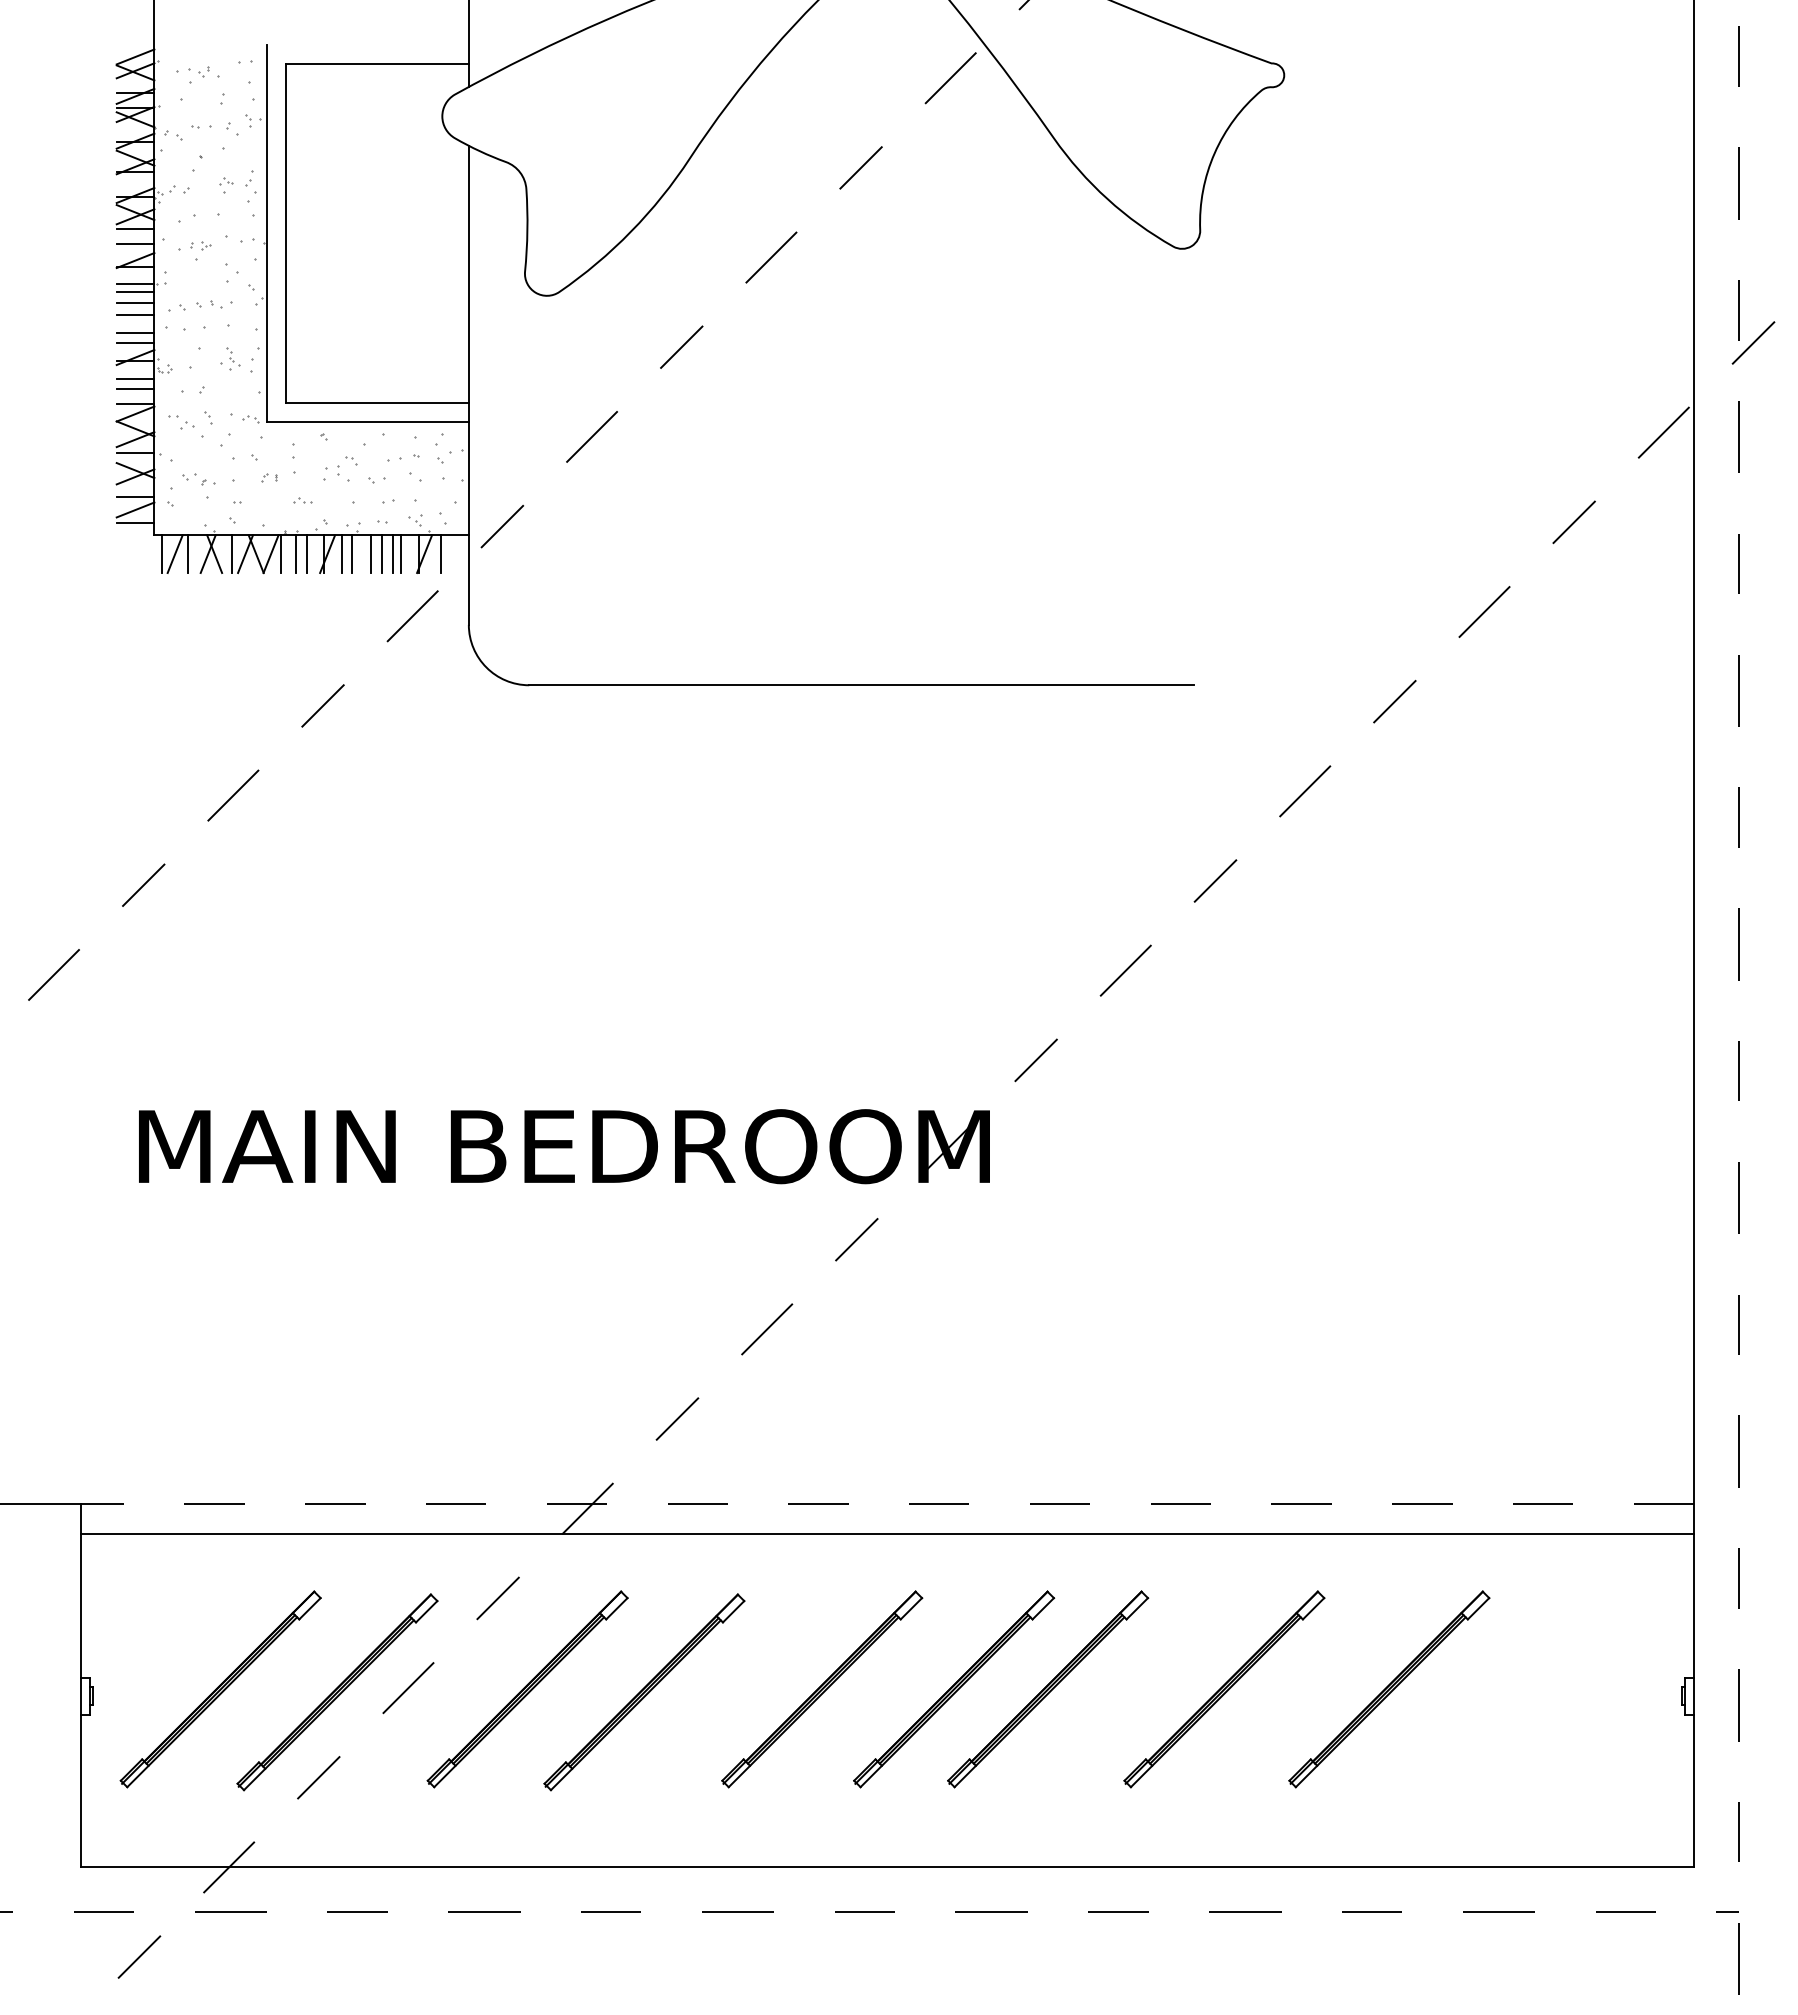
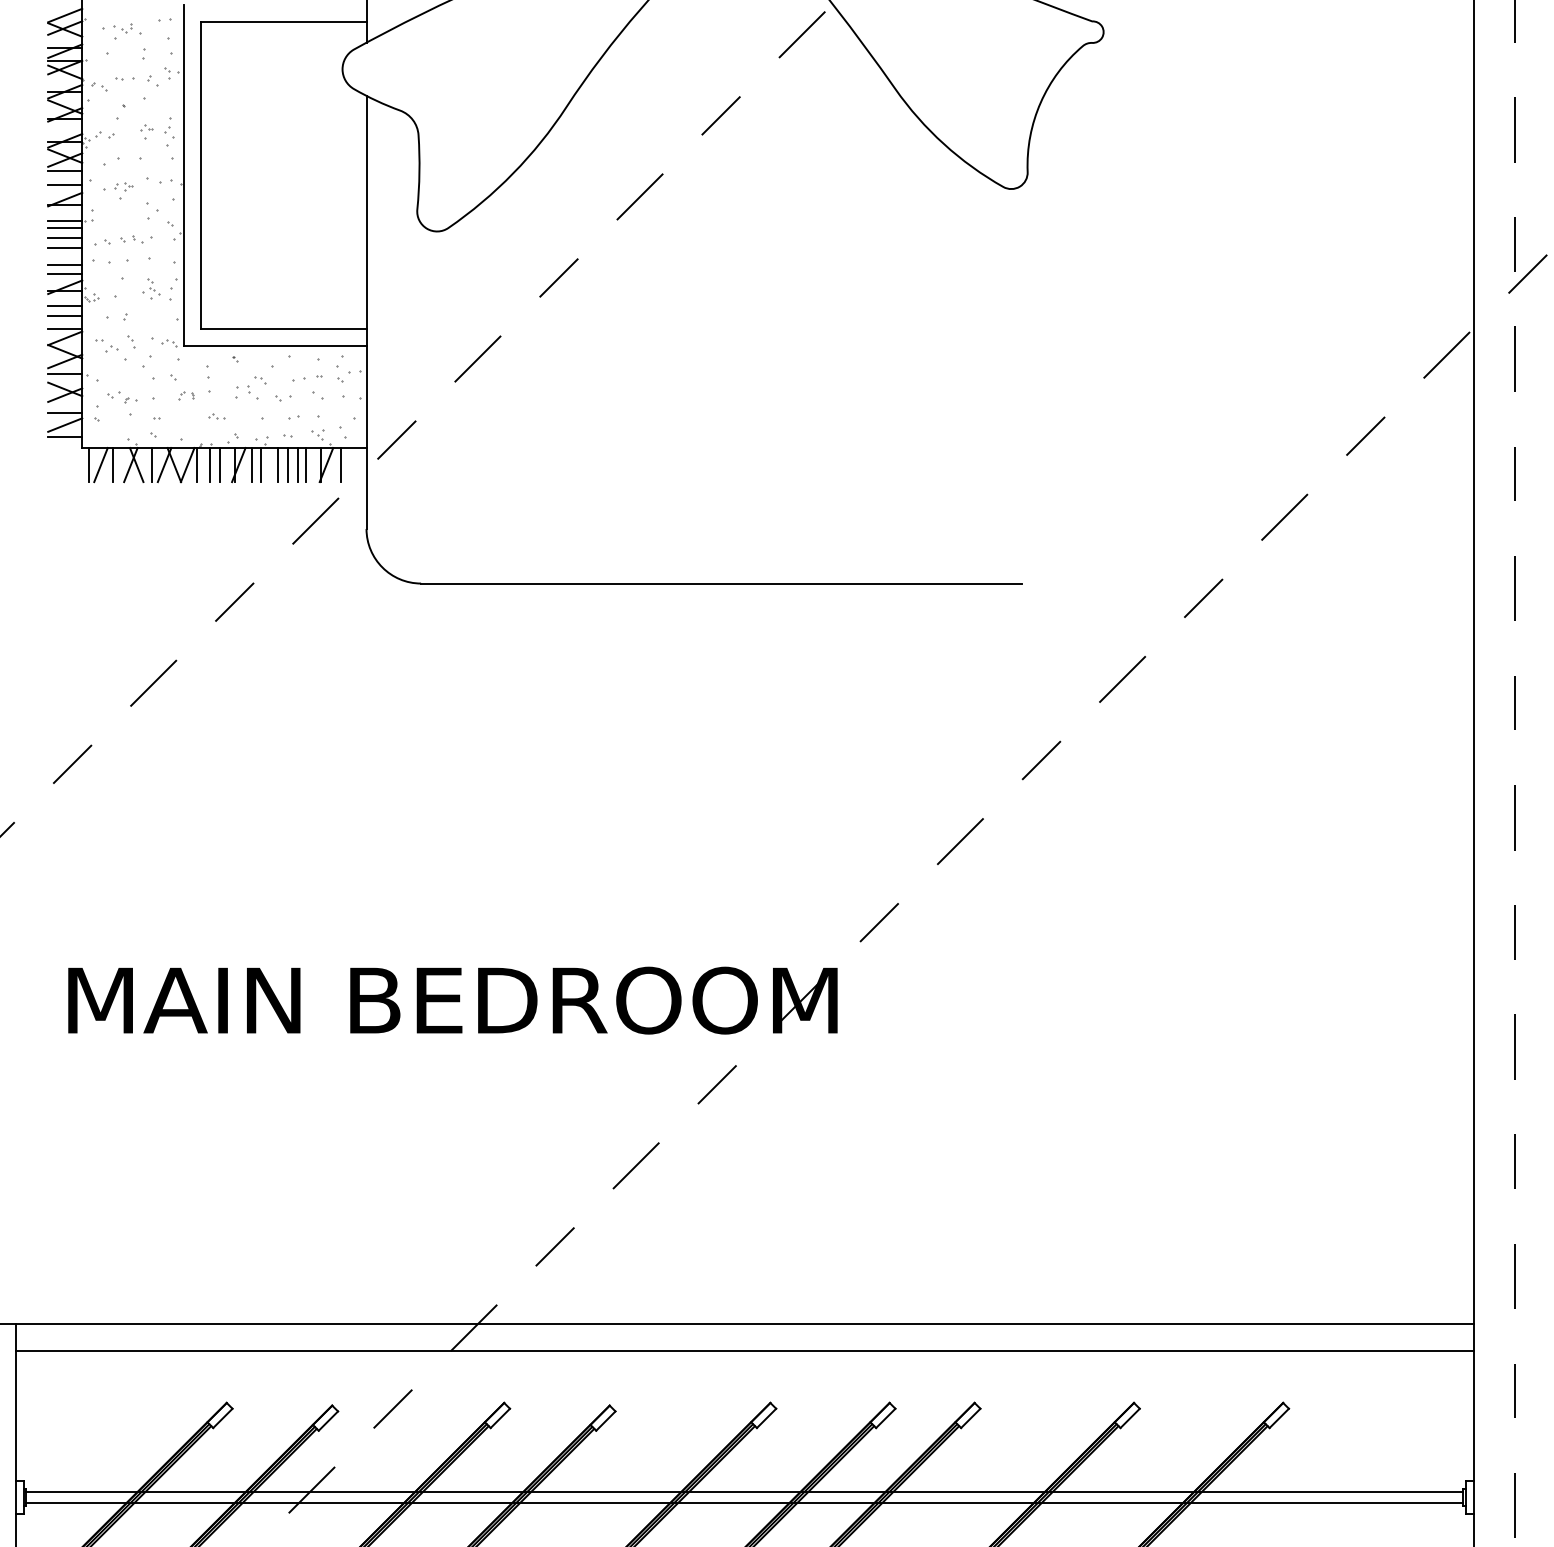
line: (887, 1504) -> (744, 1324), dashed -> solid
line: (887, 1690) -> (744, 1492), added
line: (887, 1702) -> (744, 1503), added

